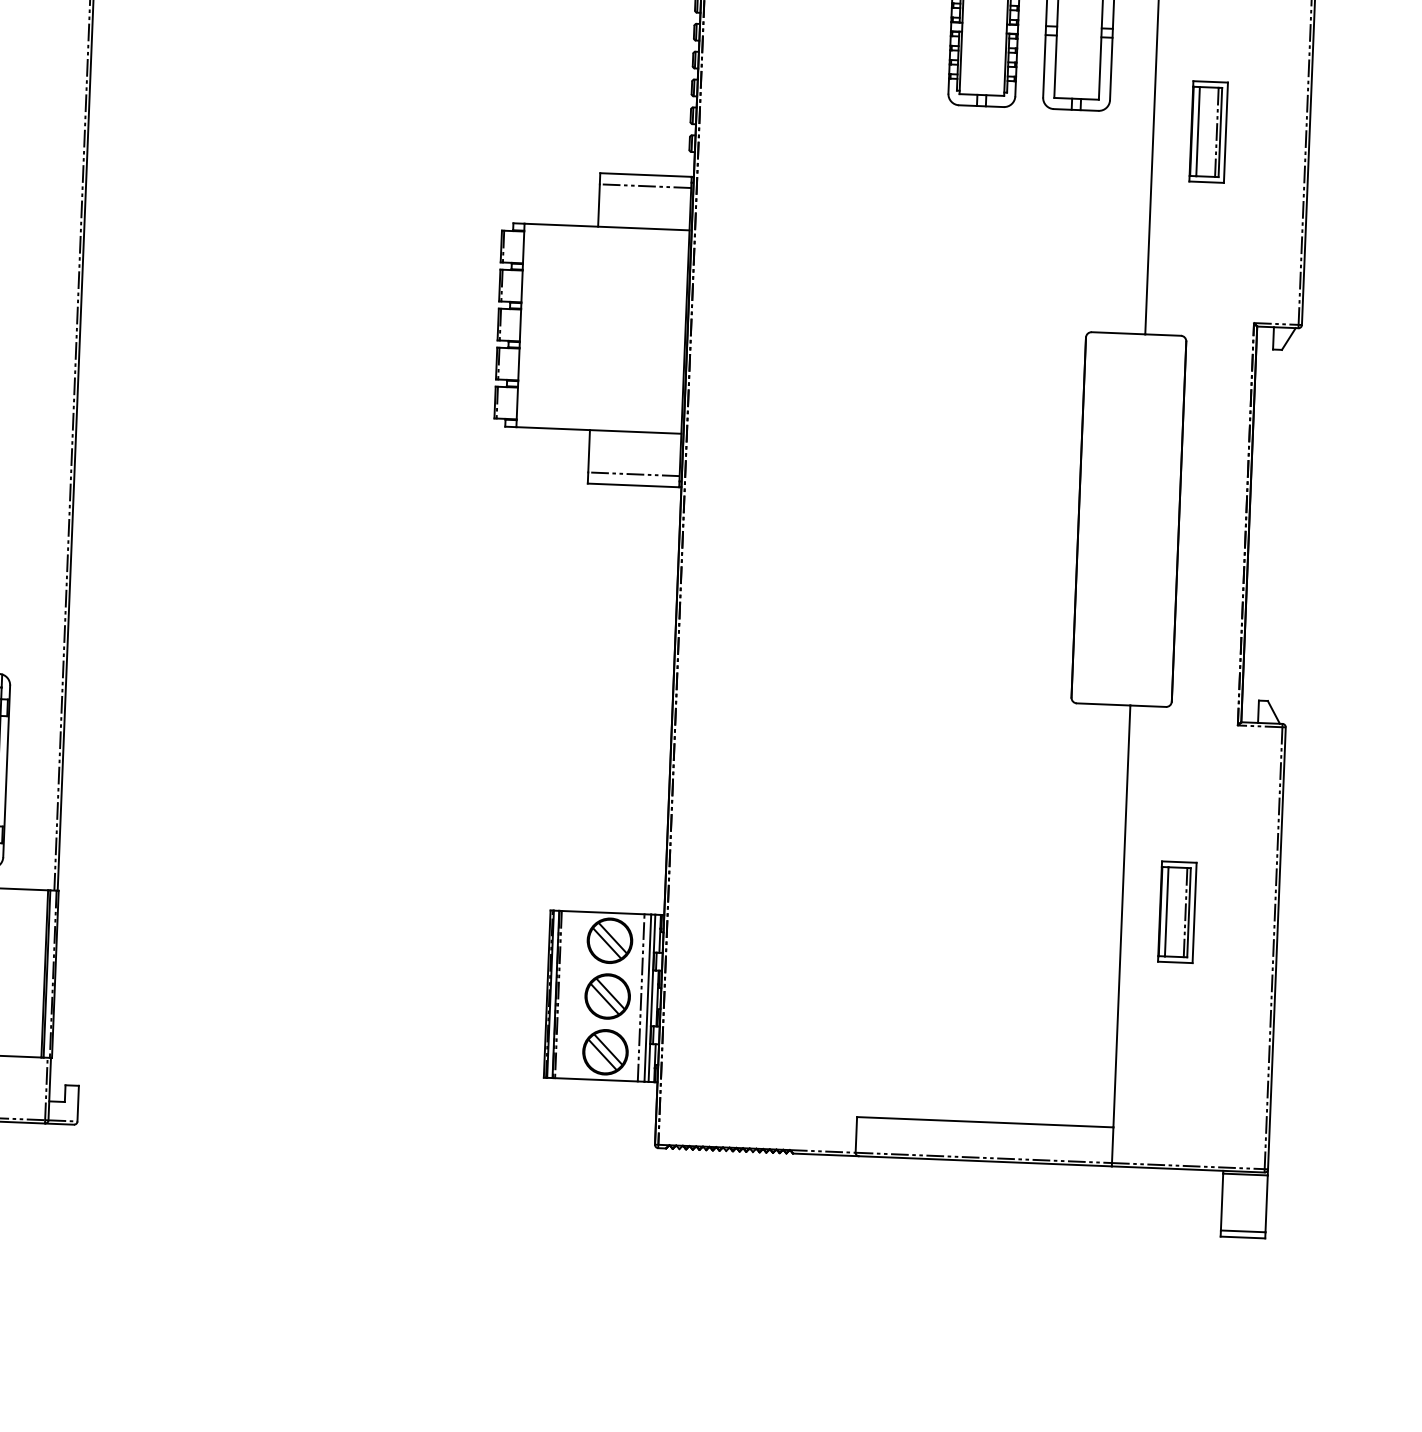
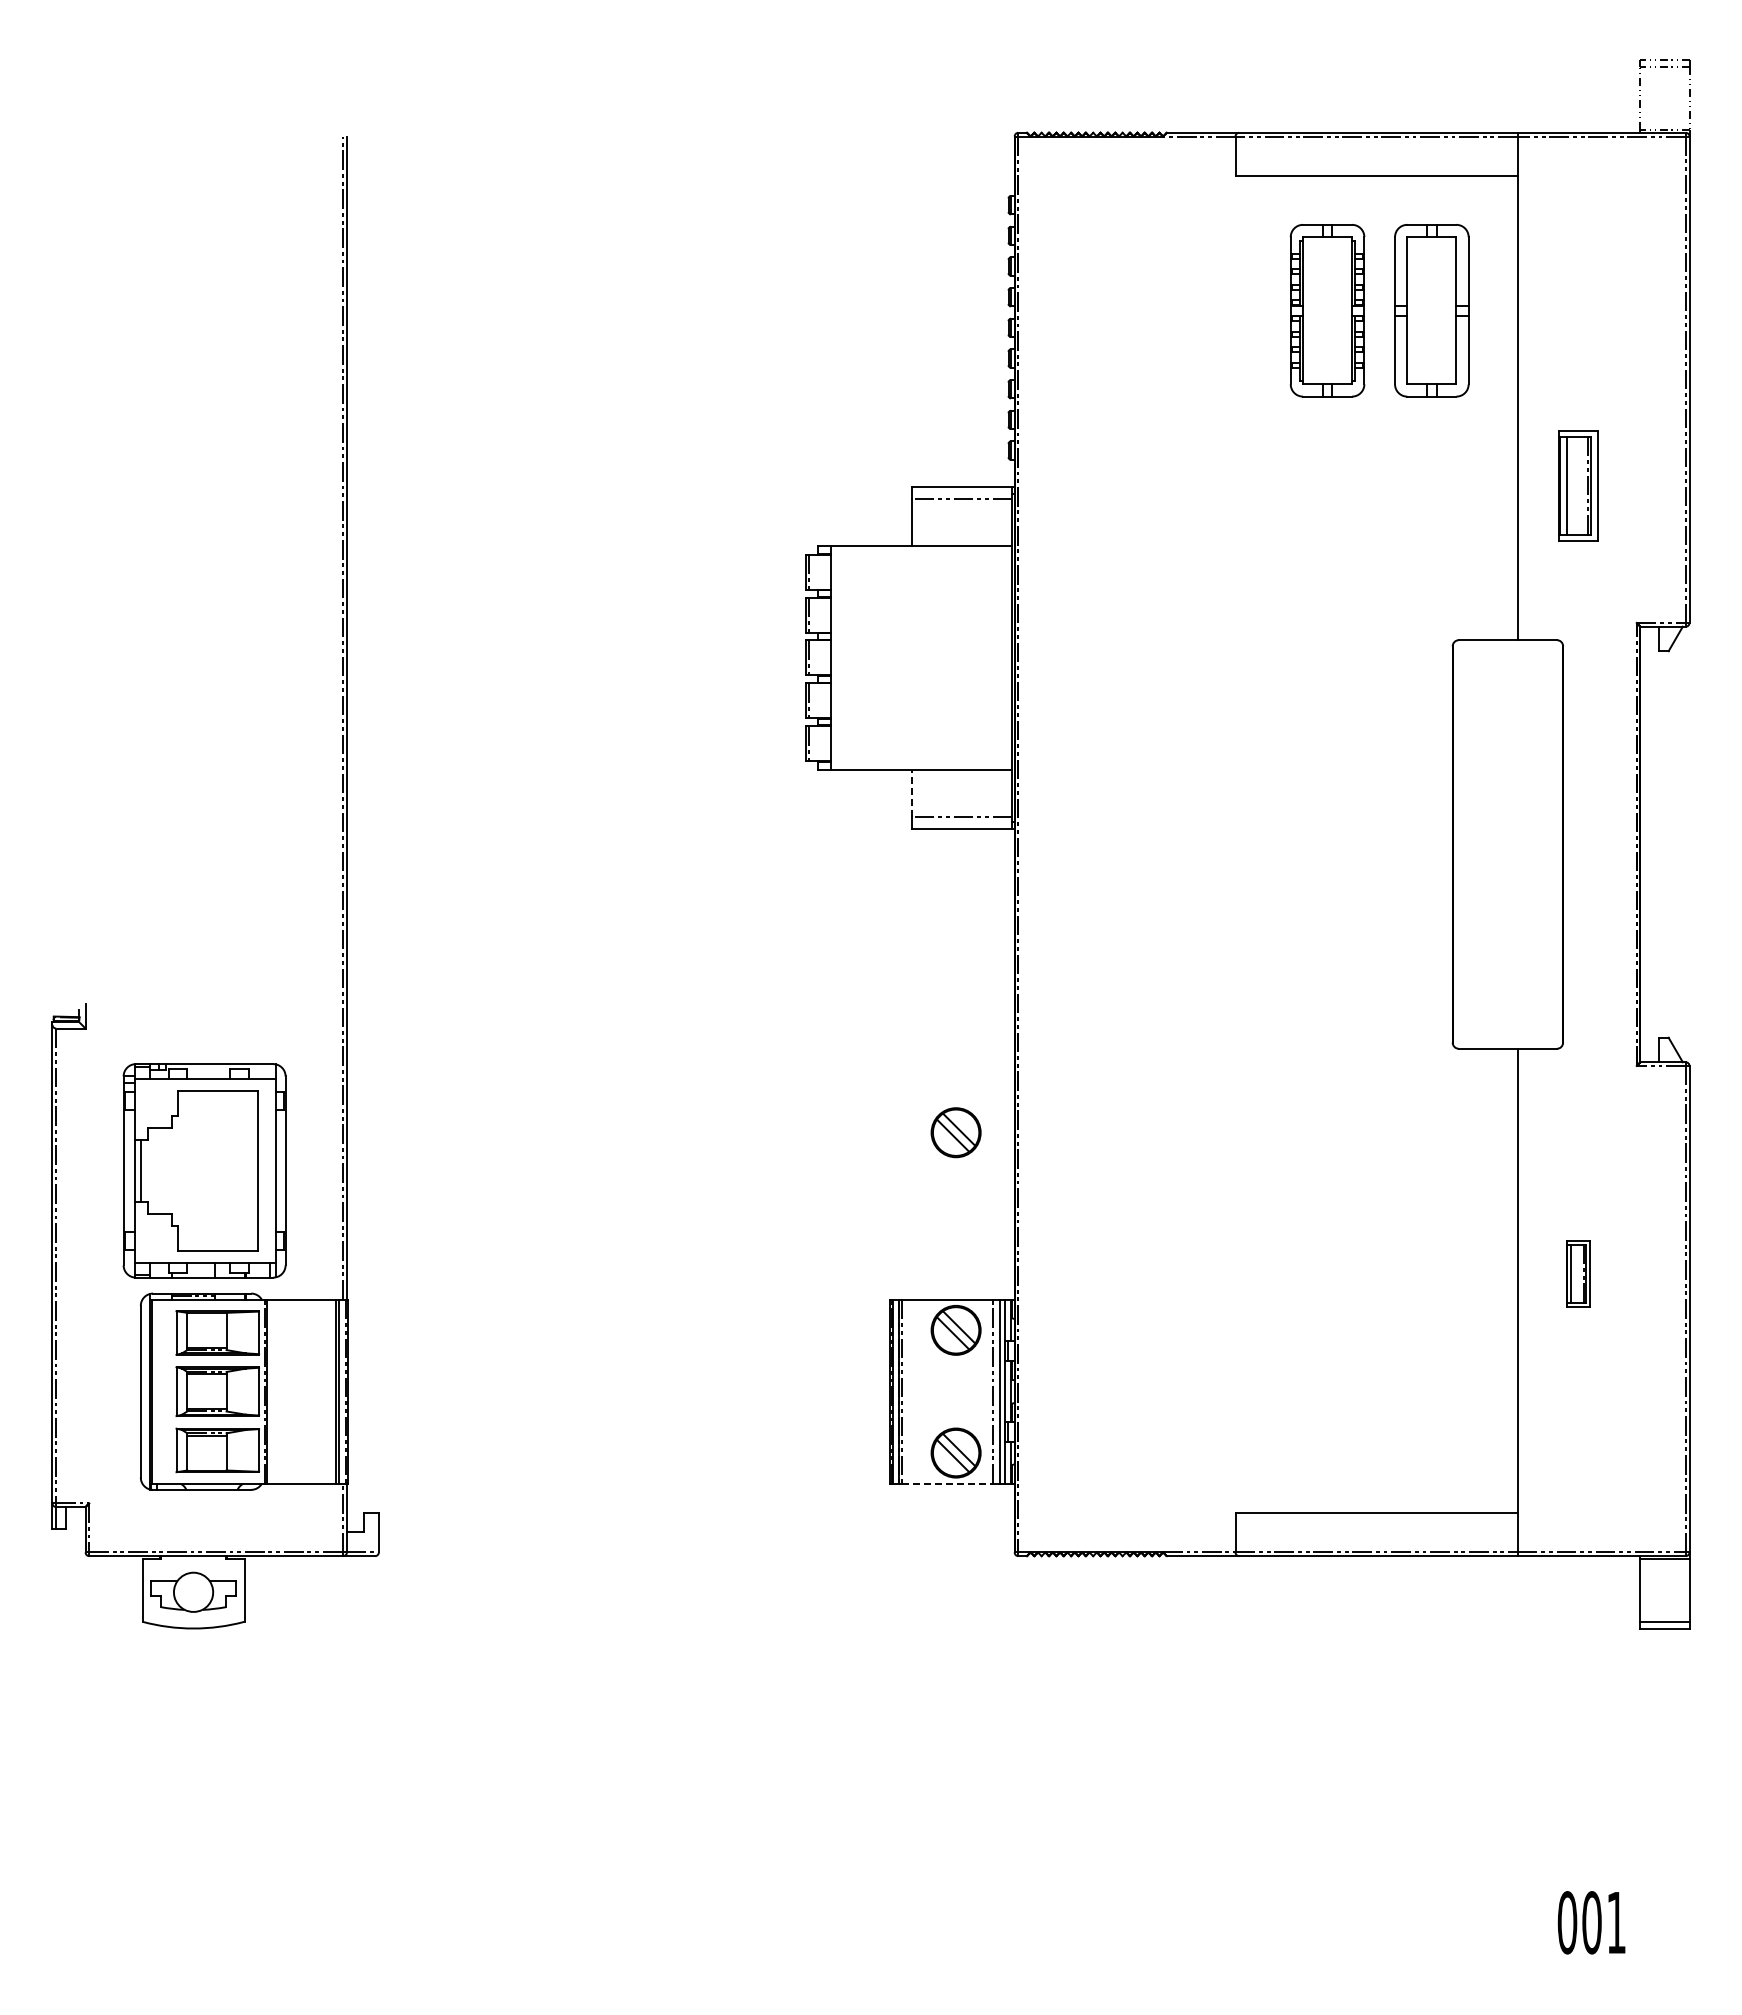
part: (1208, 131) -> (1578, 485), moved
line: (589, 450) -> (911, 792), solid -> dashed
part: (1176, 911) -> (1577, 1273), size x0.6
part: (607, 996) -> (955, 1132), moved
line: (596, 1079) -> (947, 1483), solid -> dashed

